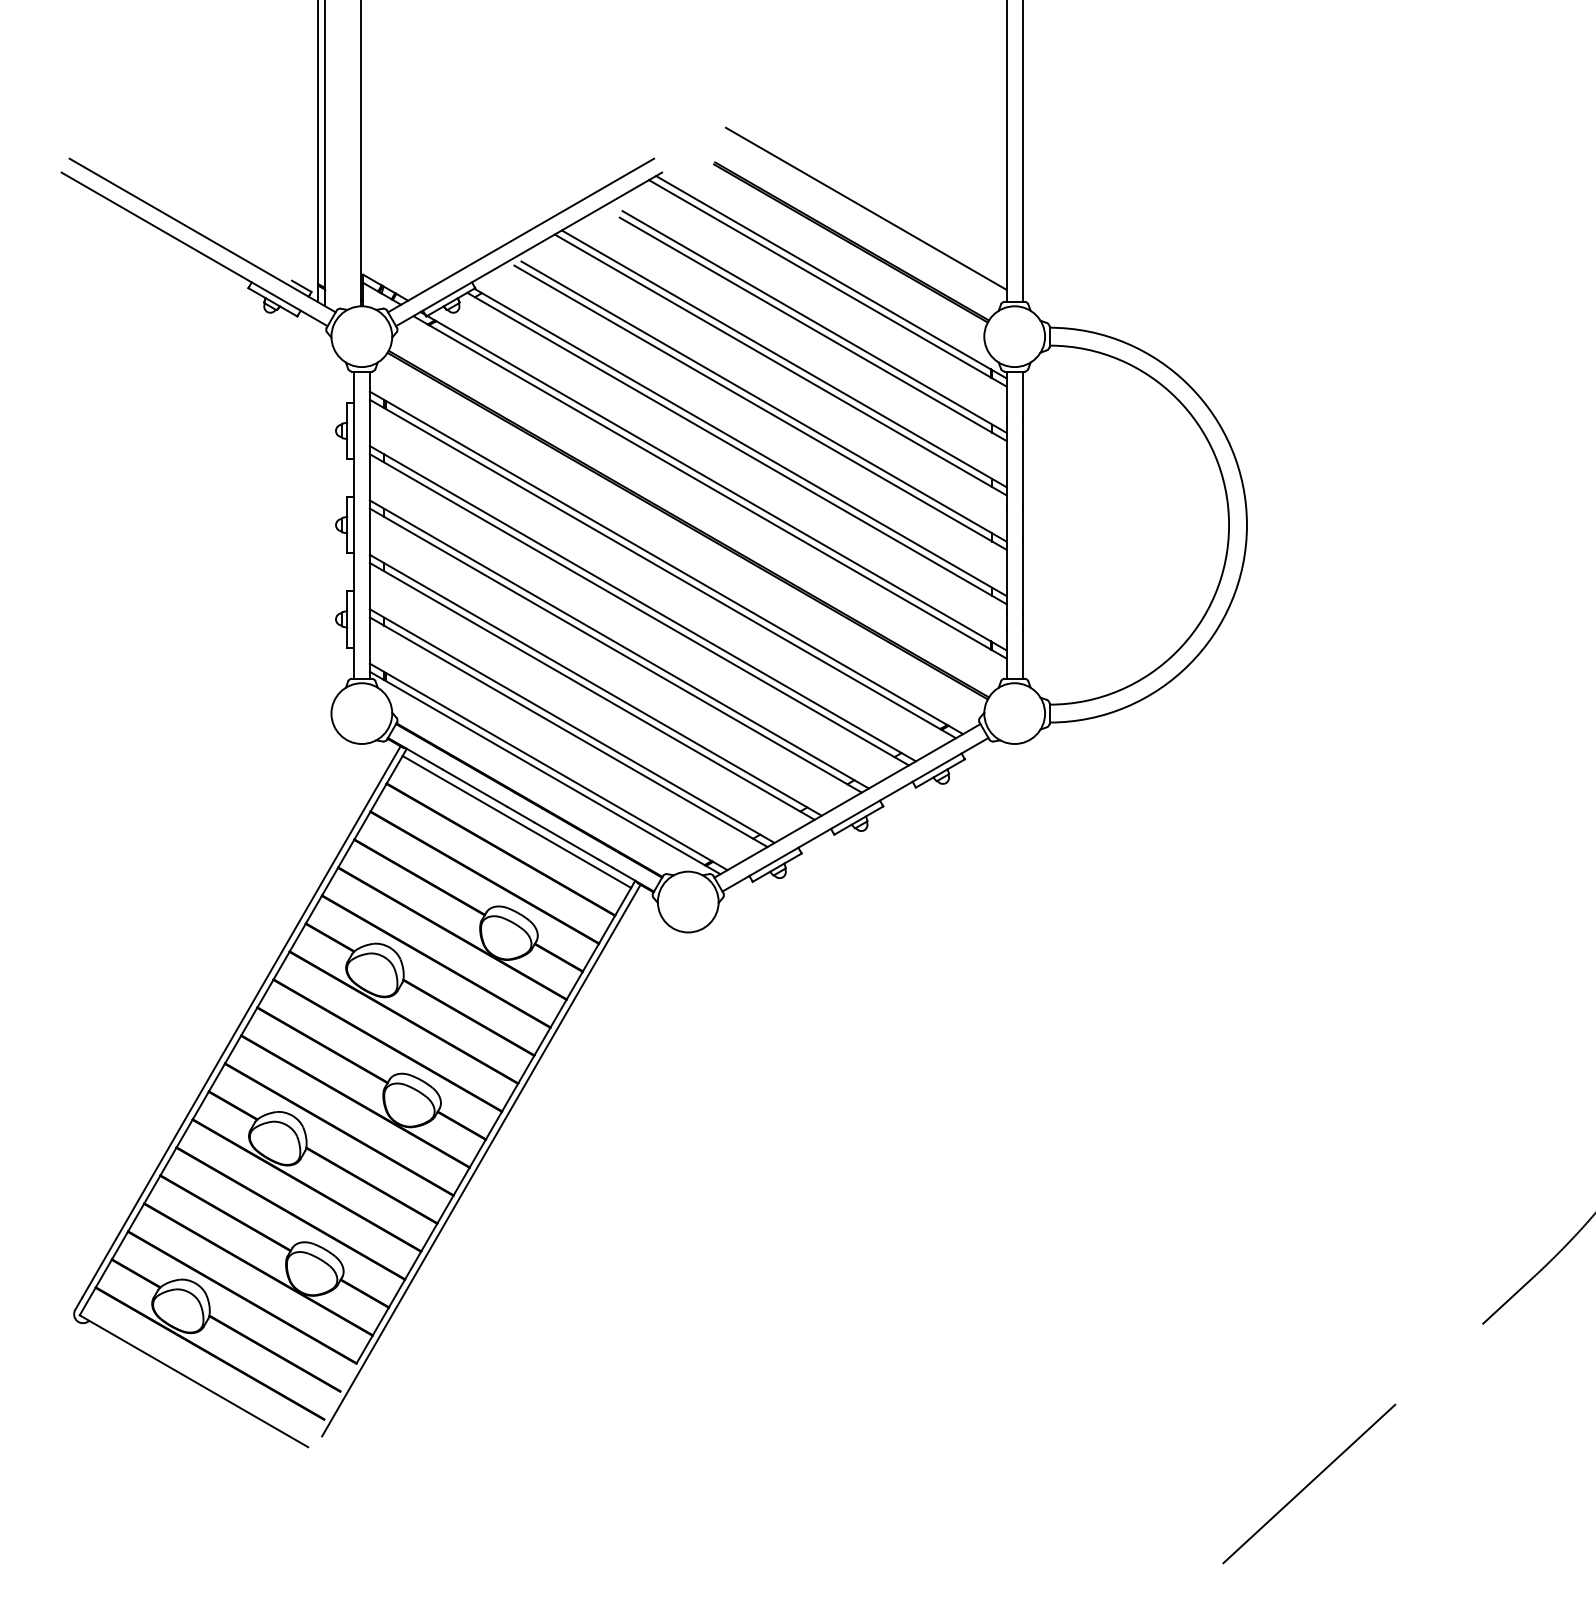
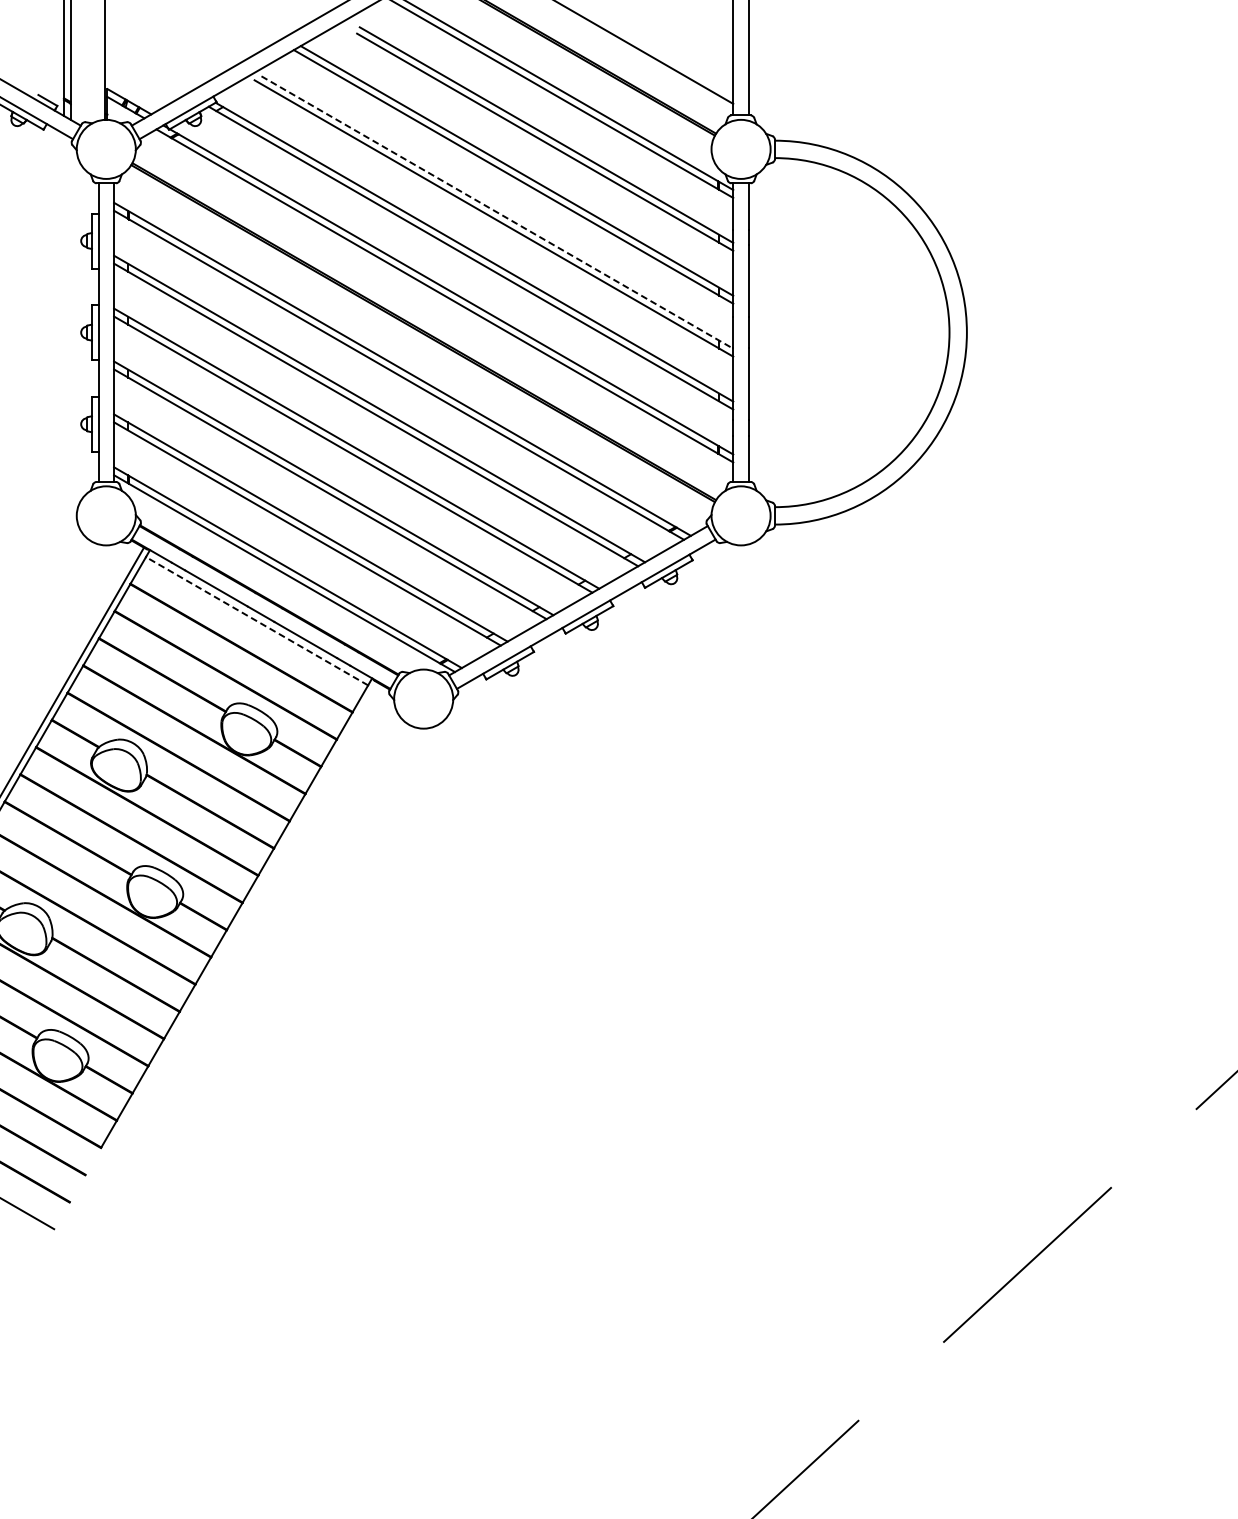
line: (764, 401) -> (497, 212), solid -> dashed
line: (516, 821) -> (256, 620), solid -> dashed
line: (481, 1160) -> (222, 950), removed

